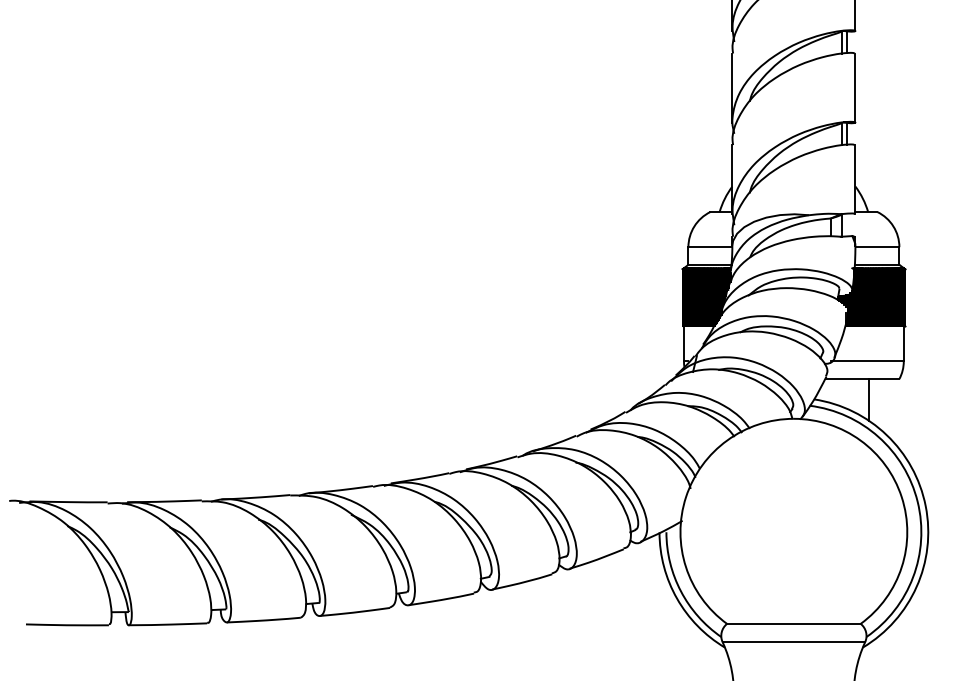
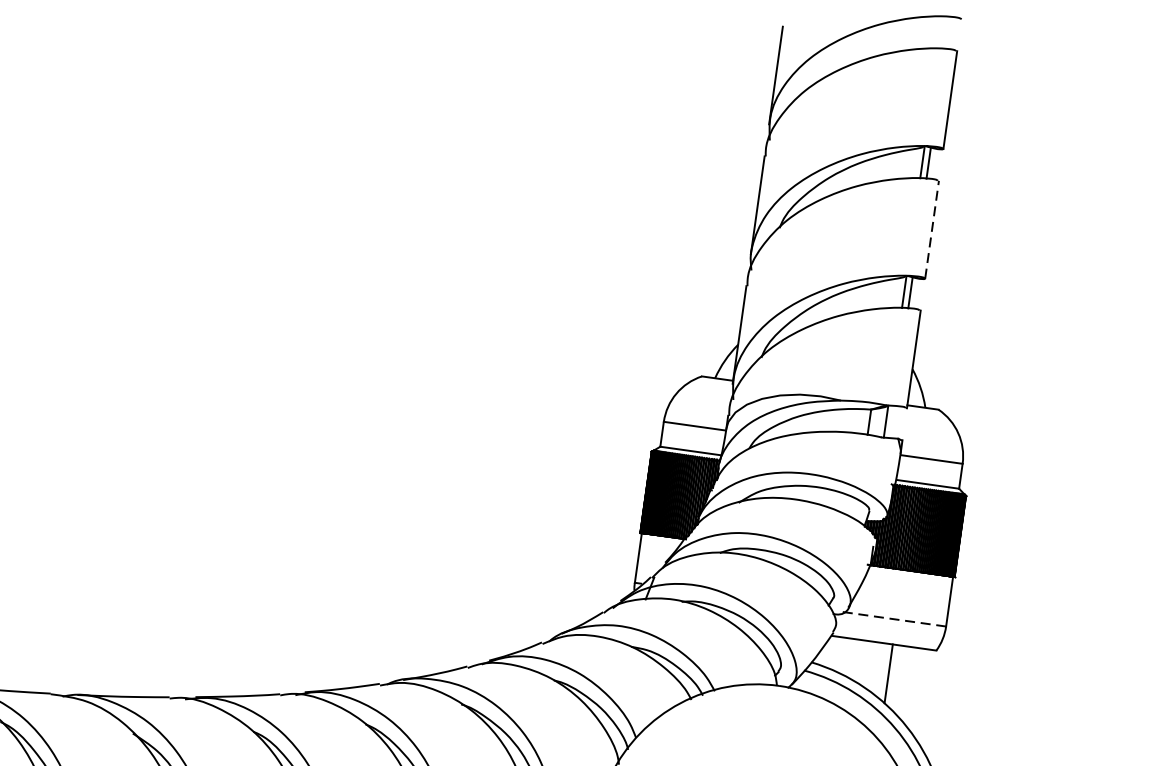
line: (855, 87) -> (932, 228), solid -> dashed
line: (867, 361) -> (894, 619), solid -> dashed

